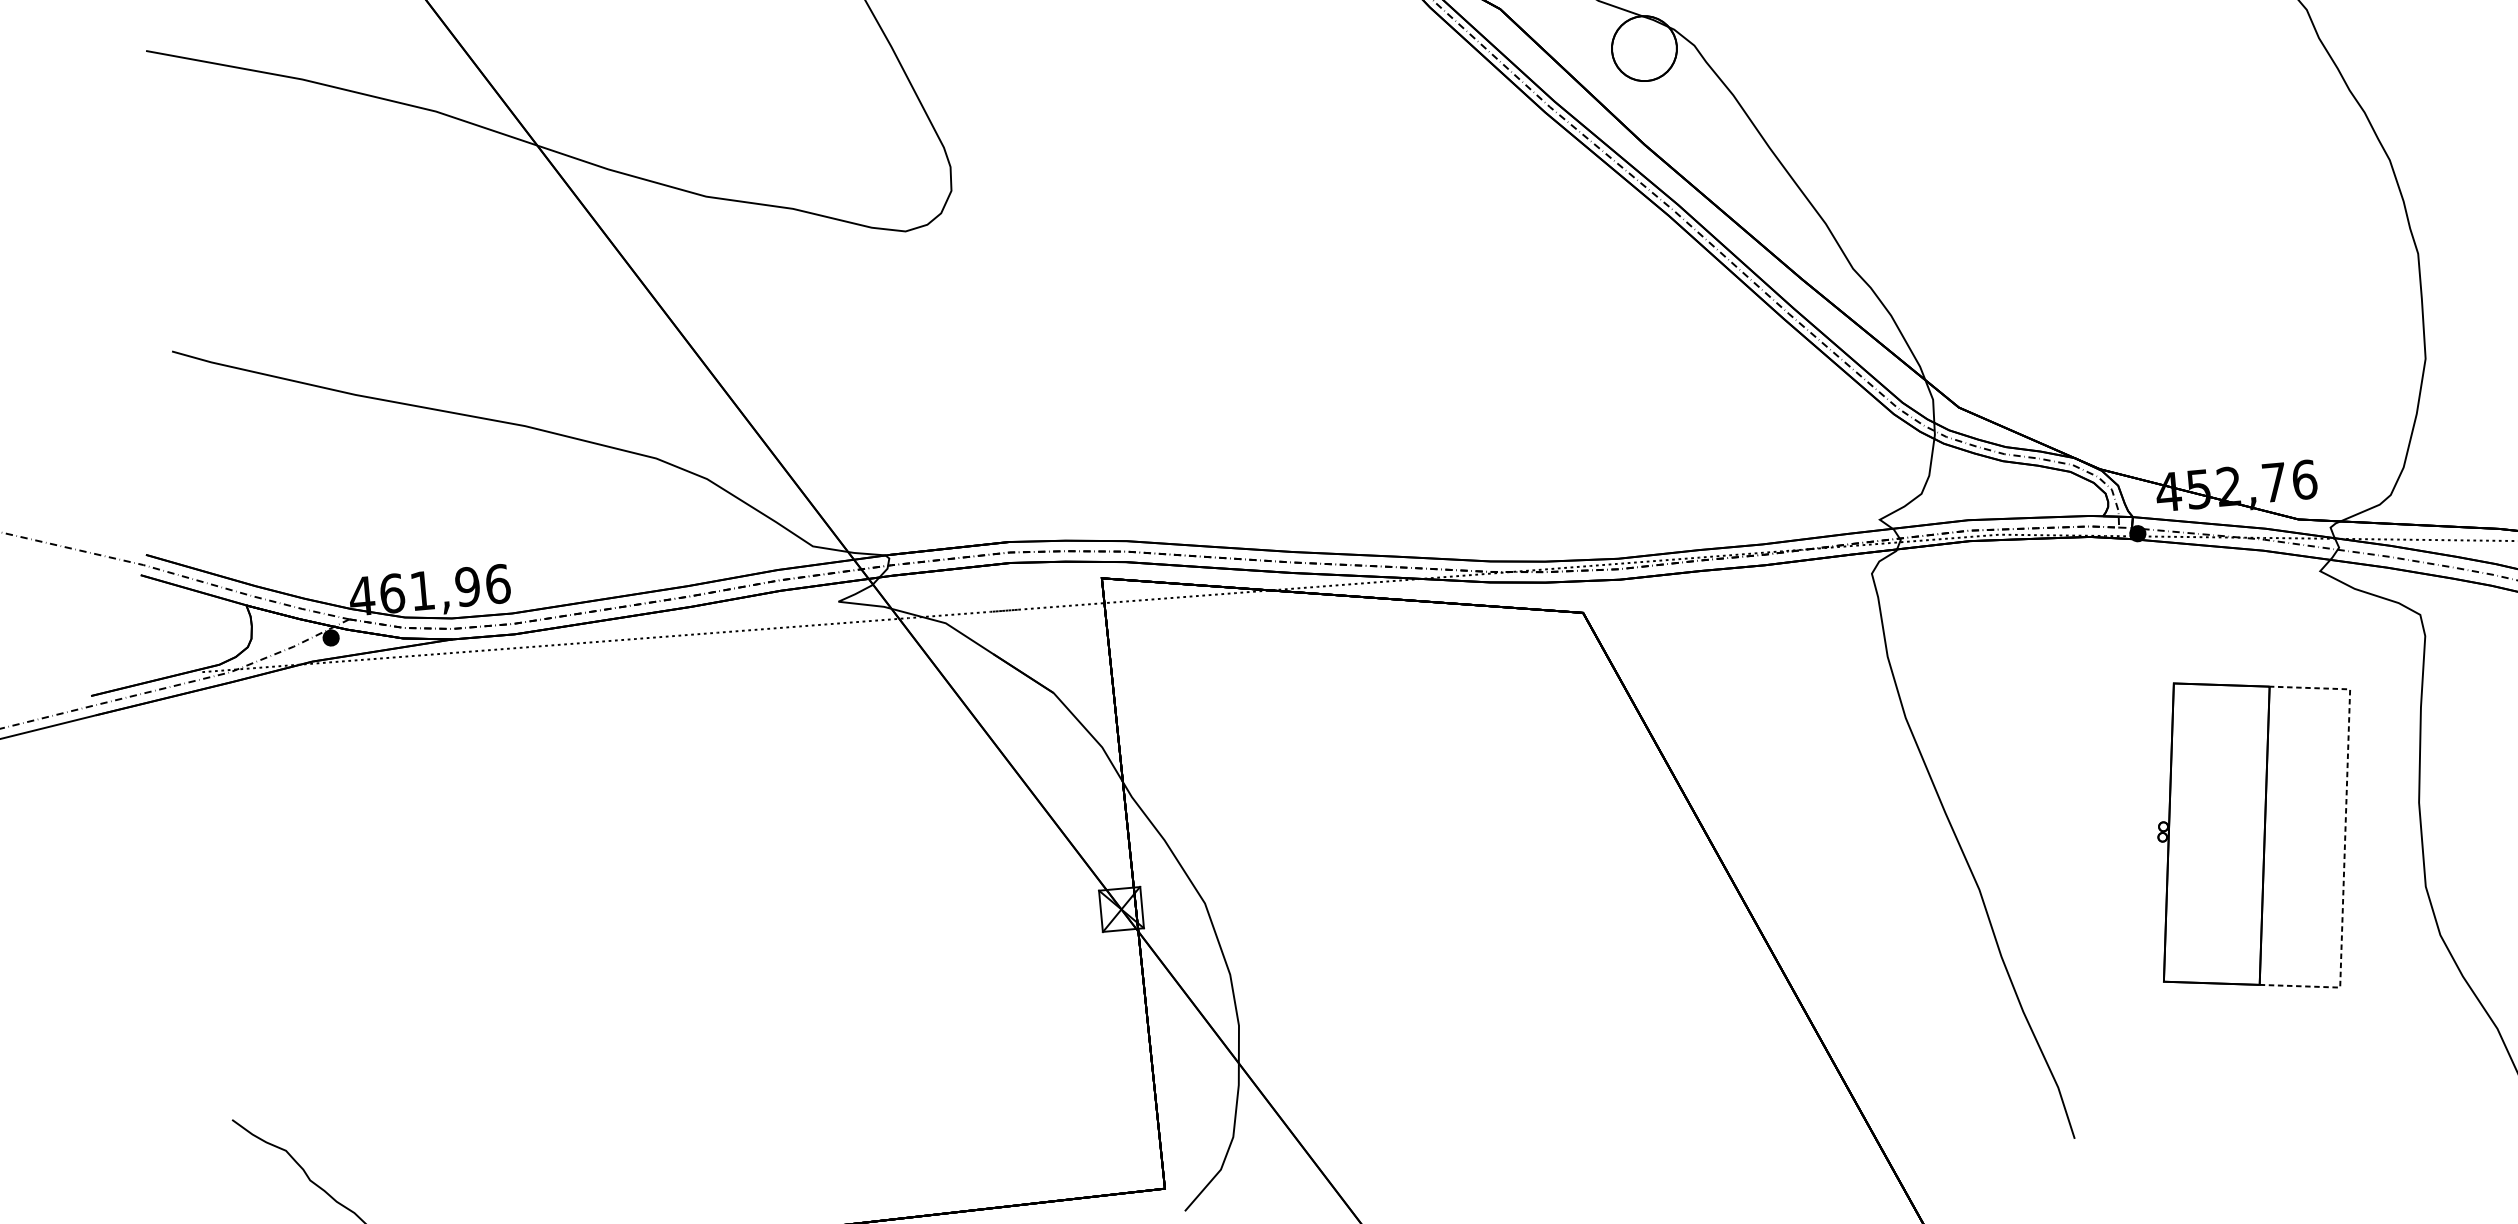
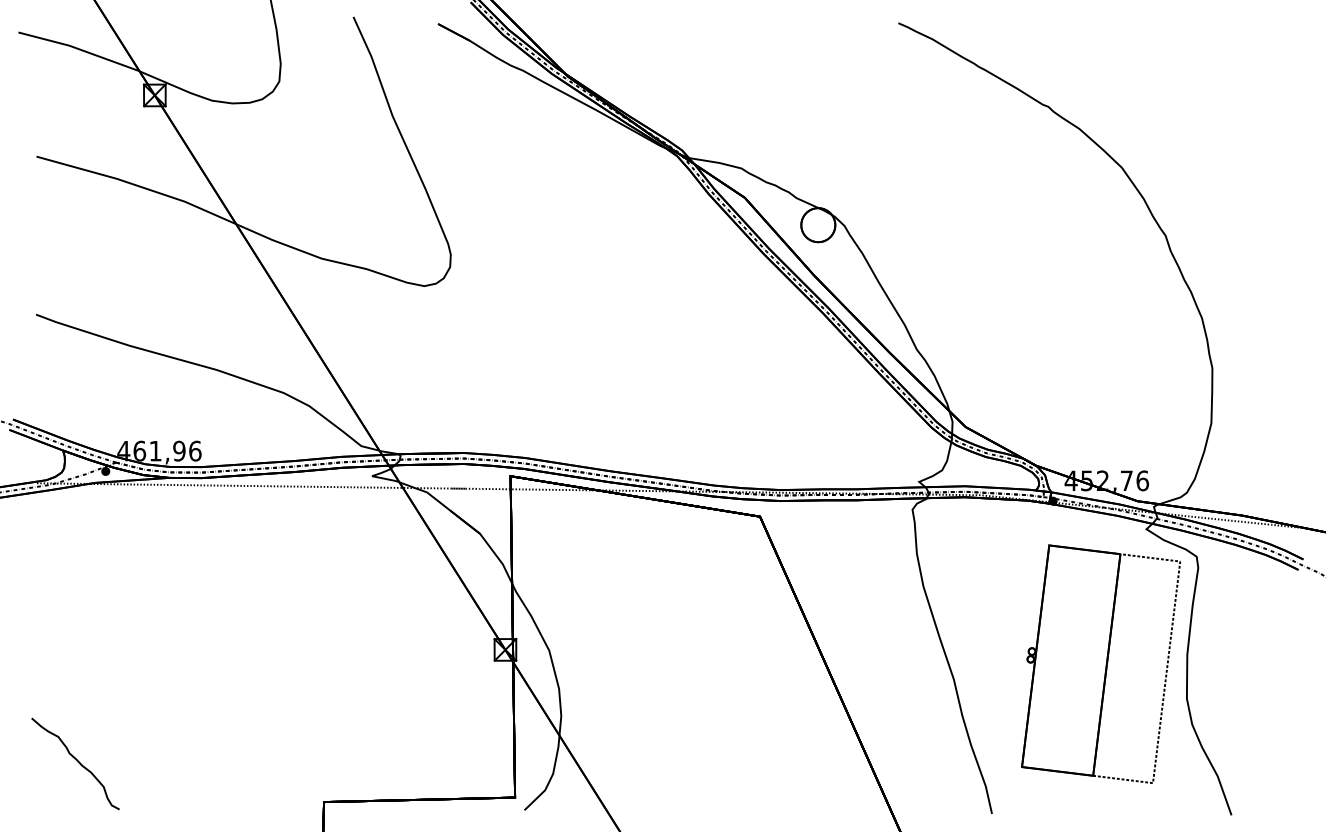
part: (2257, 834) -> (1101, 663), size x1.43

